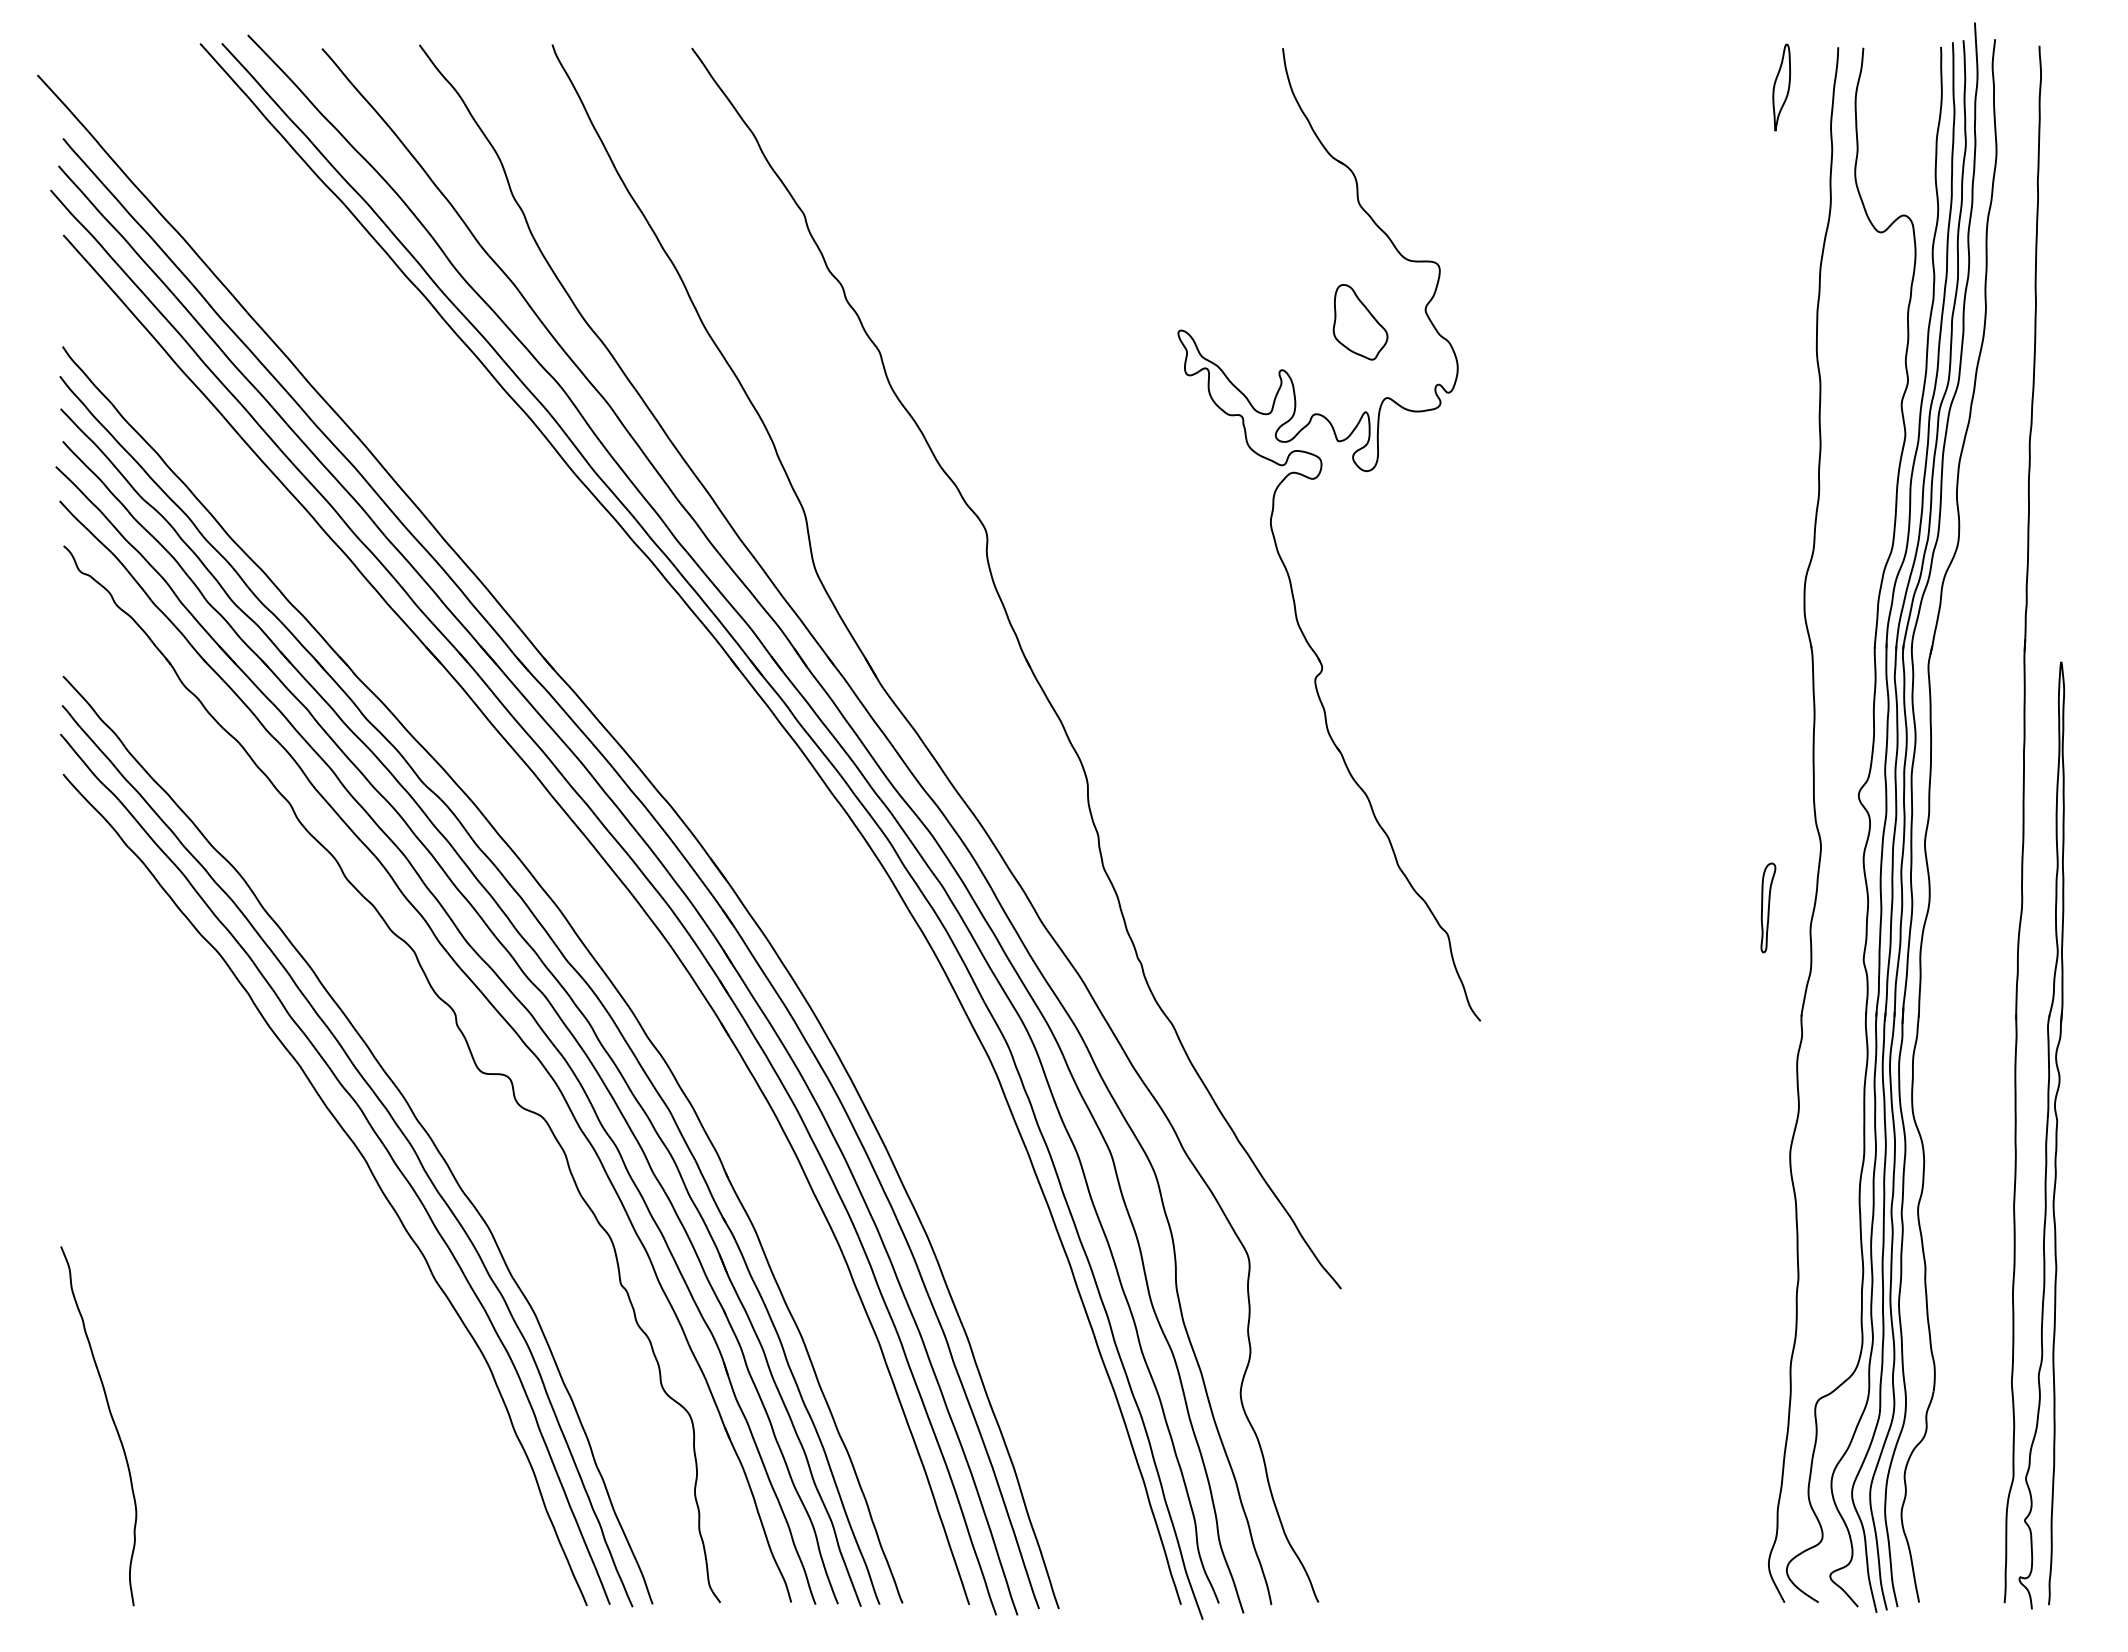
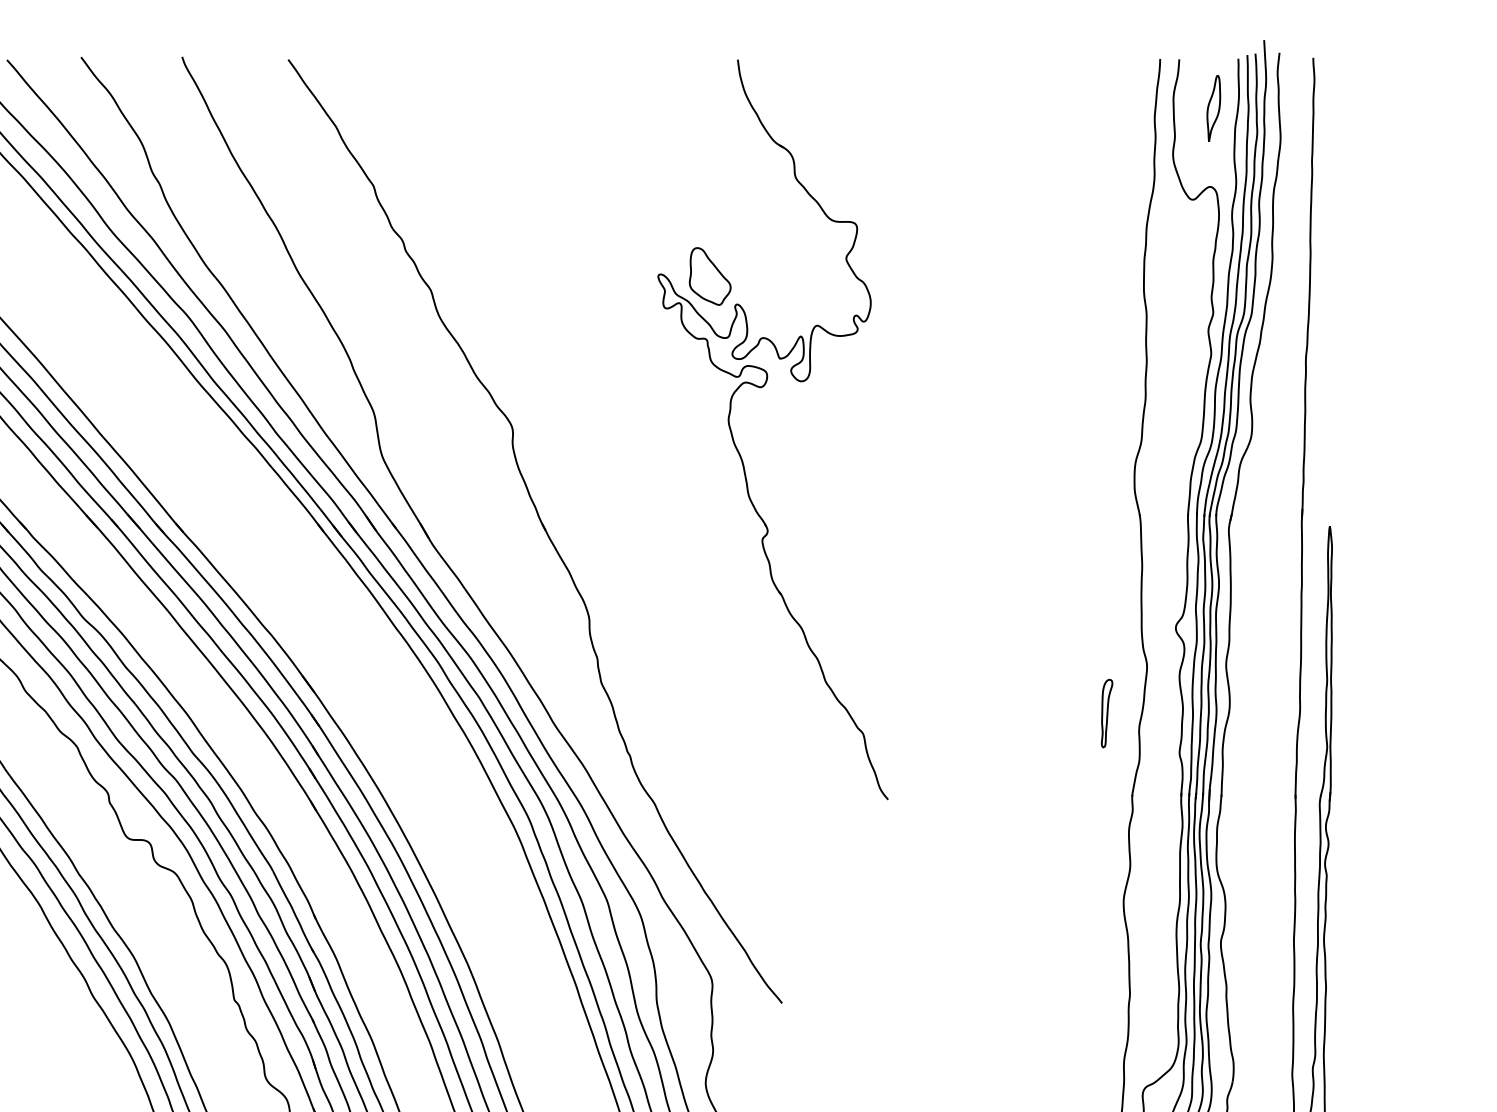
part: (1781, 87) -> (1213, 108), moved
part: (1360, 322) -> (710, 276), moved

